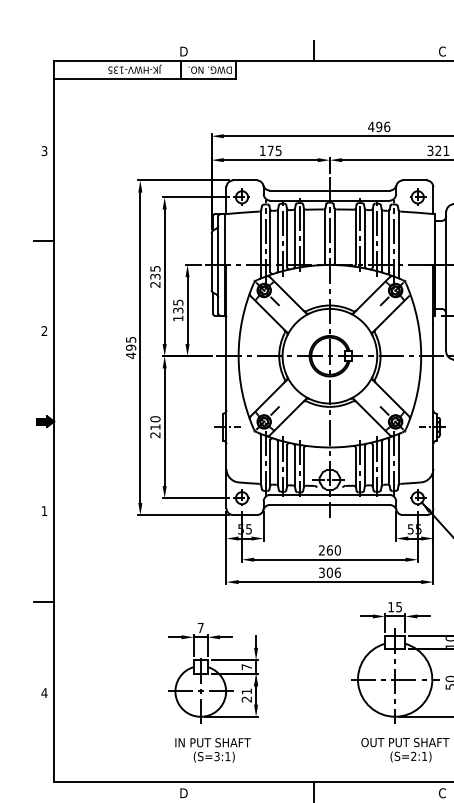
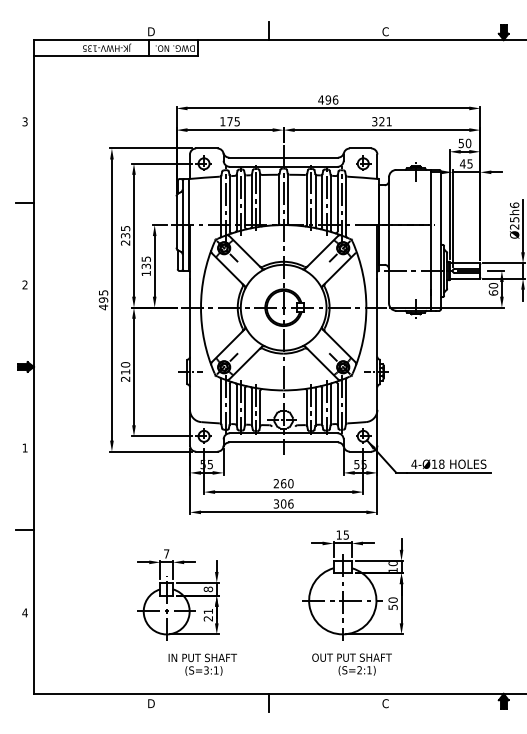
text: (246, 667) -> (208, 589), 7 -> 8
text: (212, 750) -> (202, 664), moved

